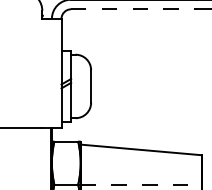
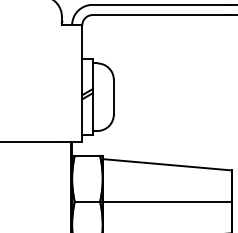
line: (134, 9) -> (159, 15), dashed -> solid
line: (141, 184) -> (167, 201), dashed -> solid

